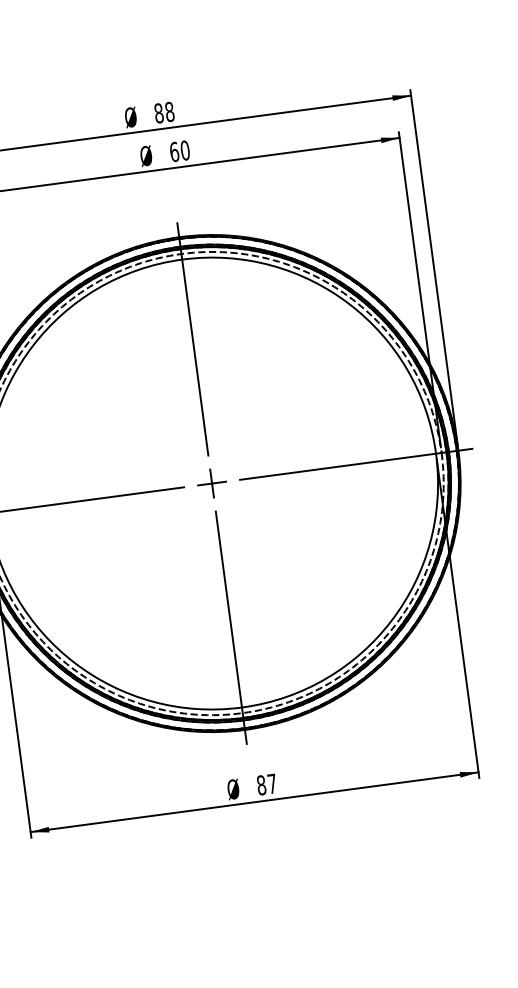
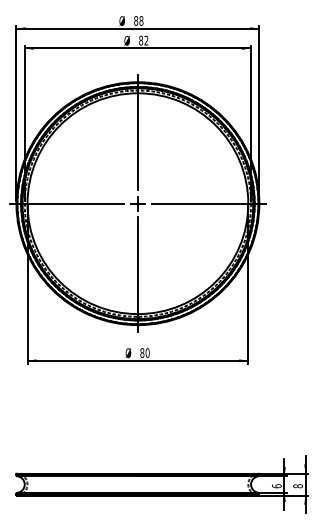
text: (179, 150) -> (143, 40), 60 -> 82
text: (271, 782) -> (147, 352), 87 -> 80

